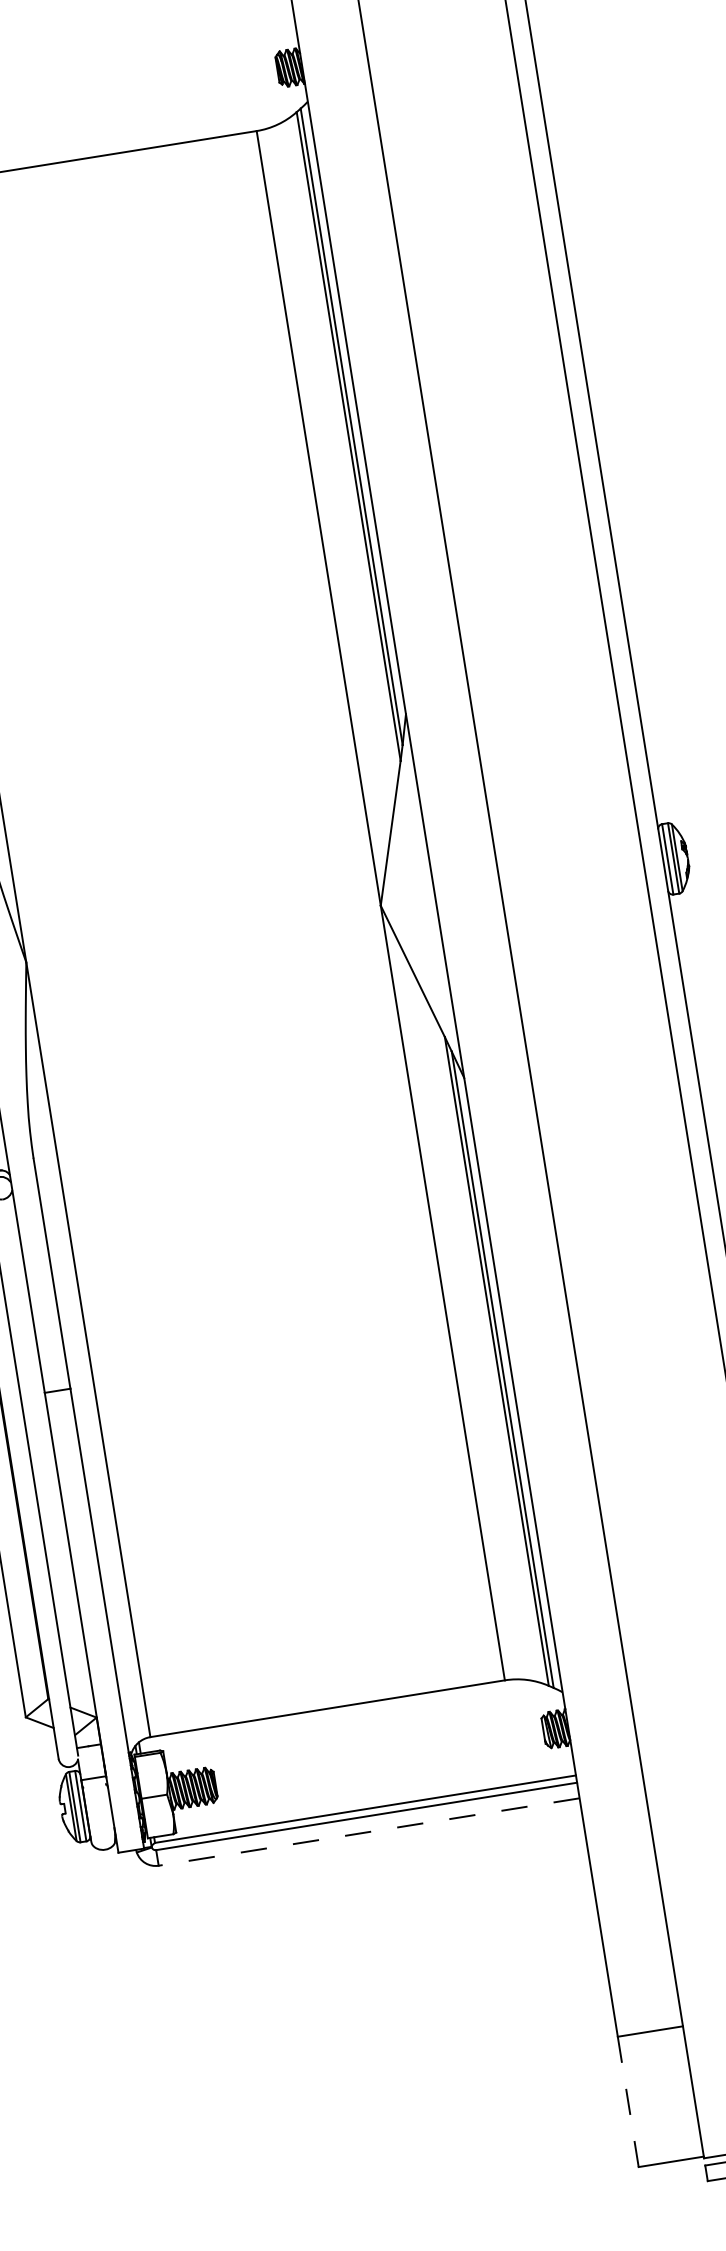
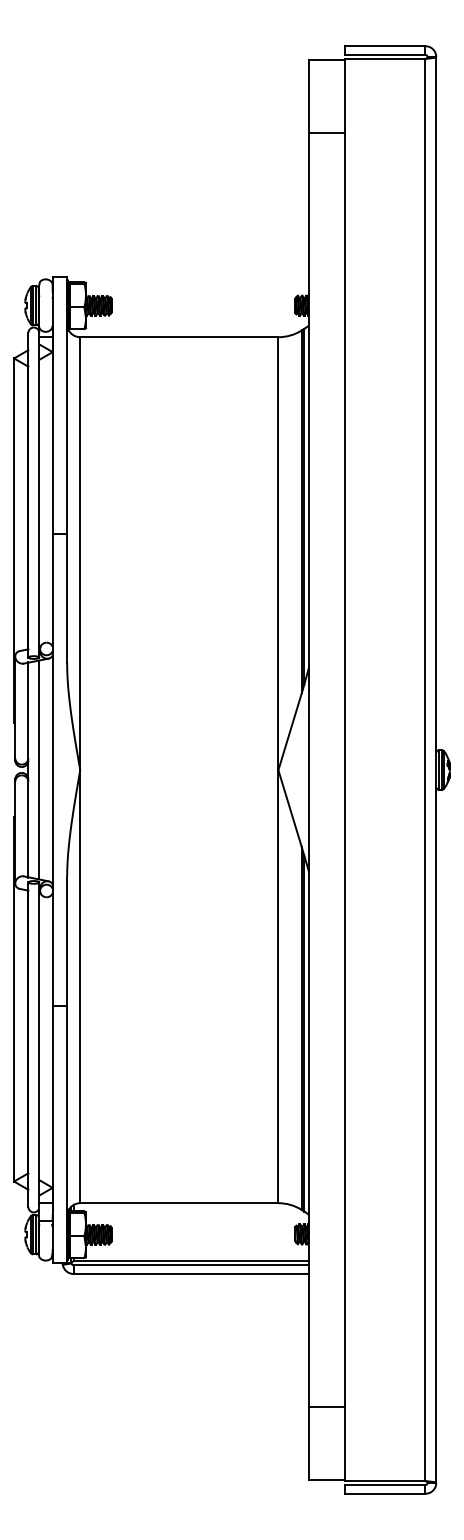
line: (369, 1831) -> (191, 1273), dashed -> solid
line: (627, 2103) -> (308, 1444), dashed -> solid

